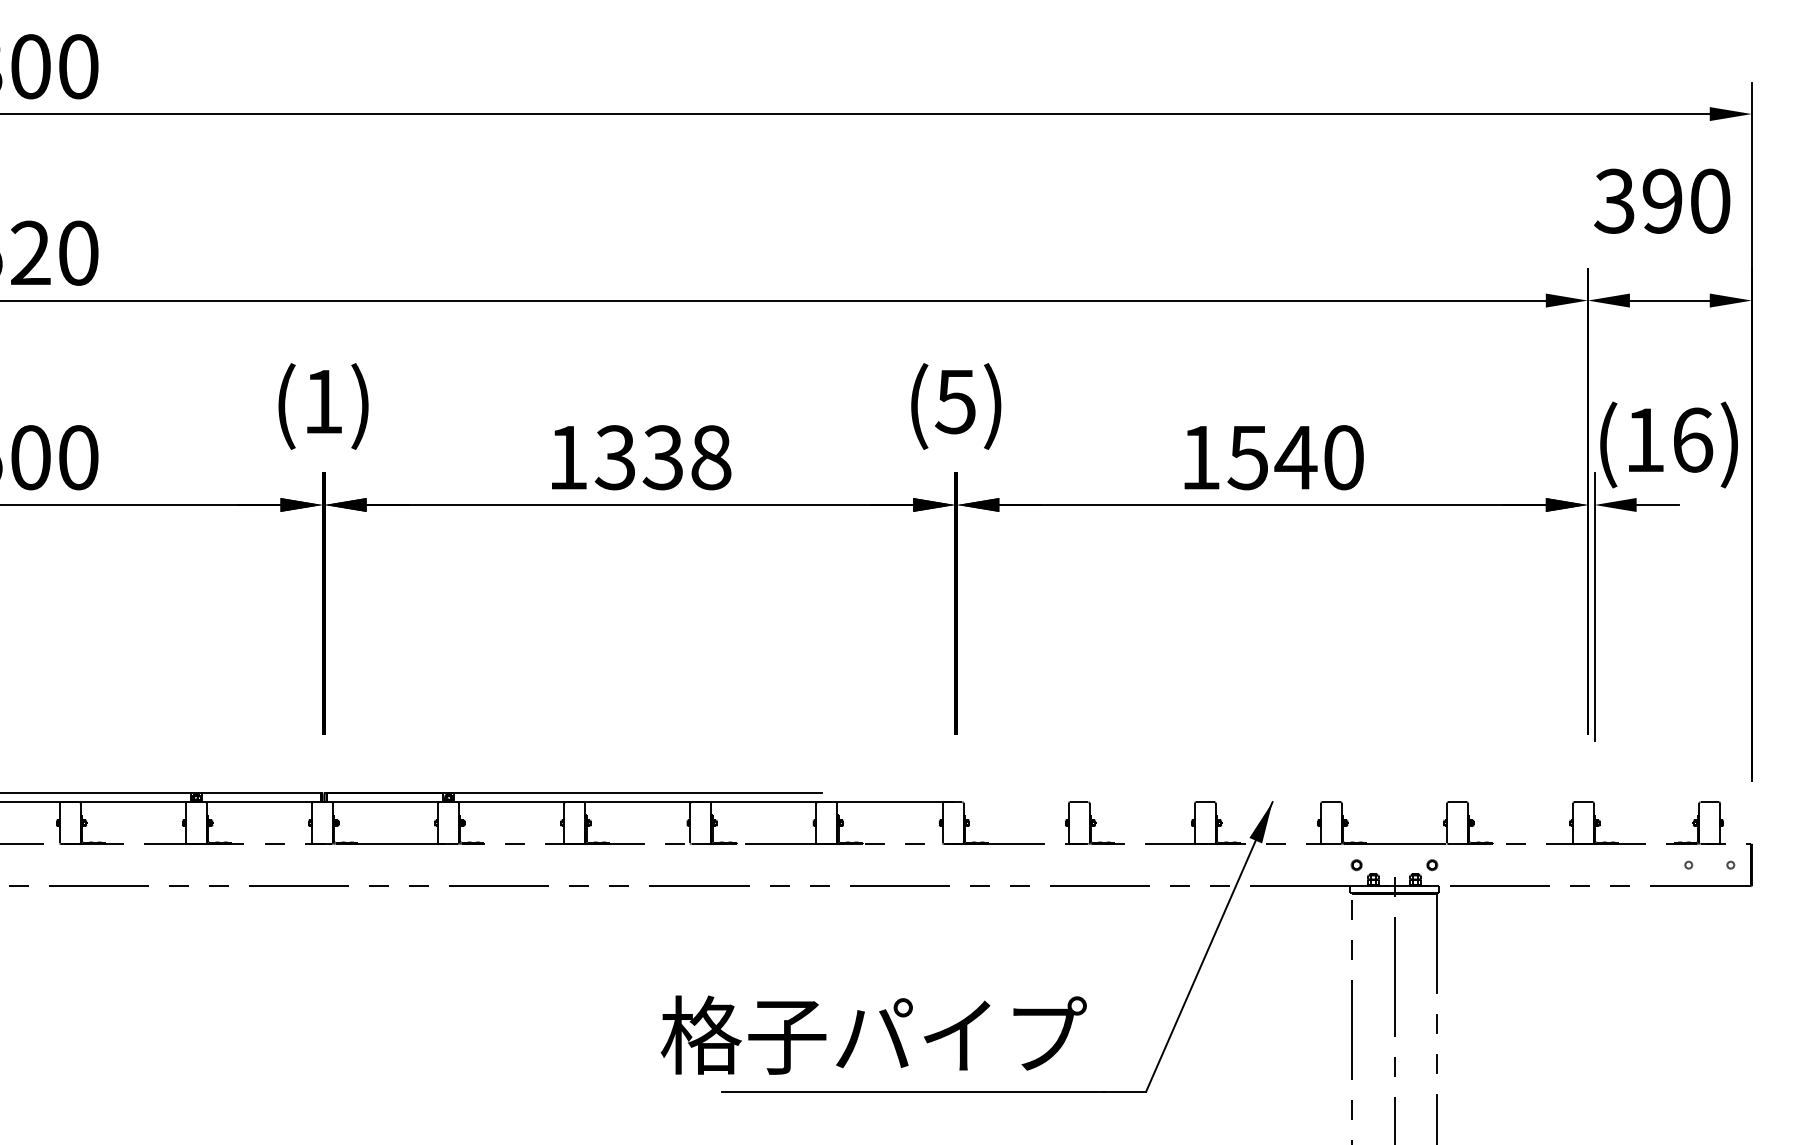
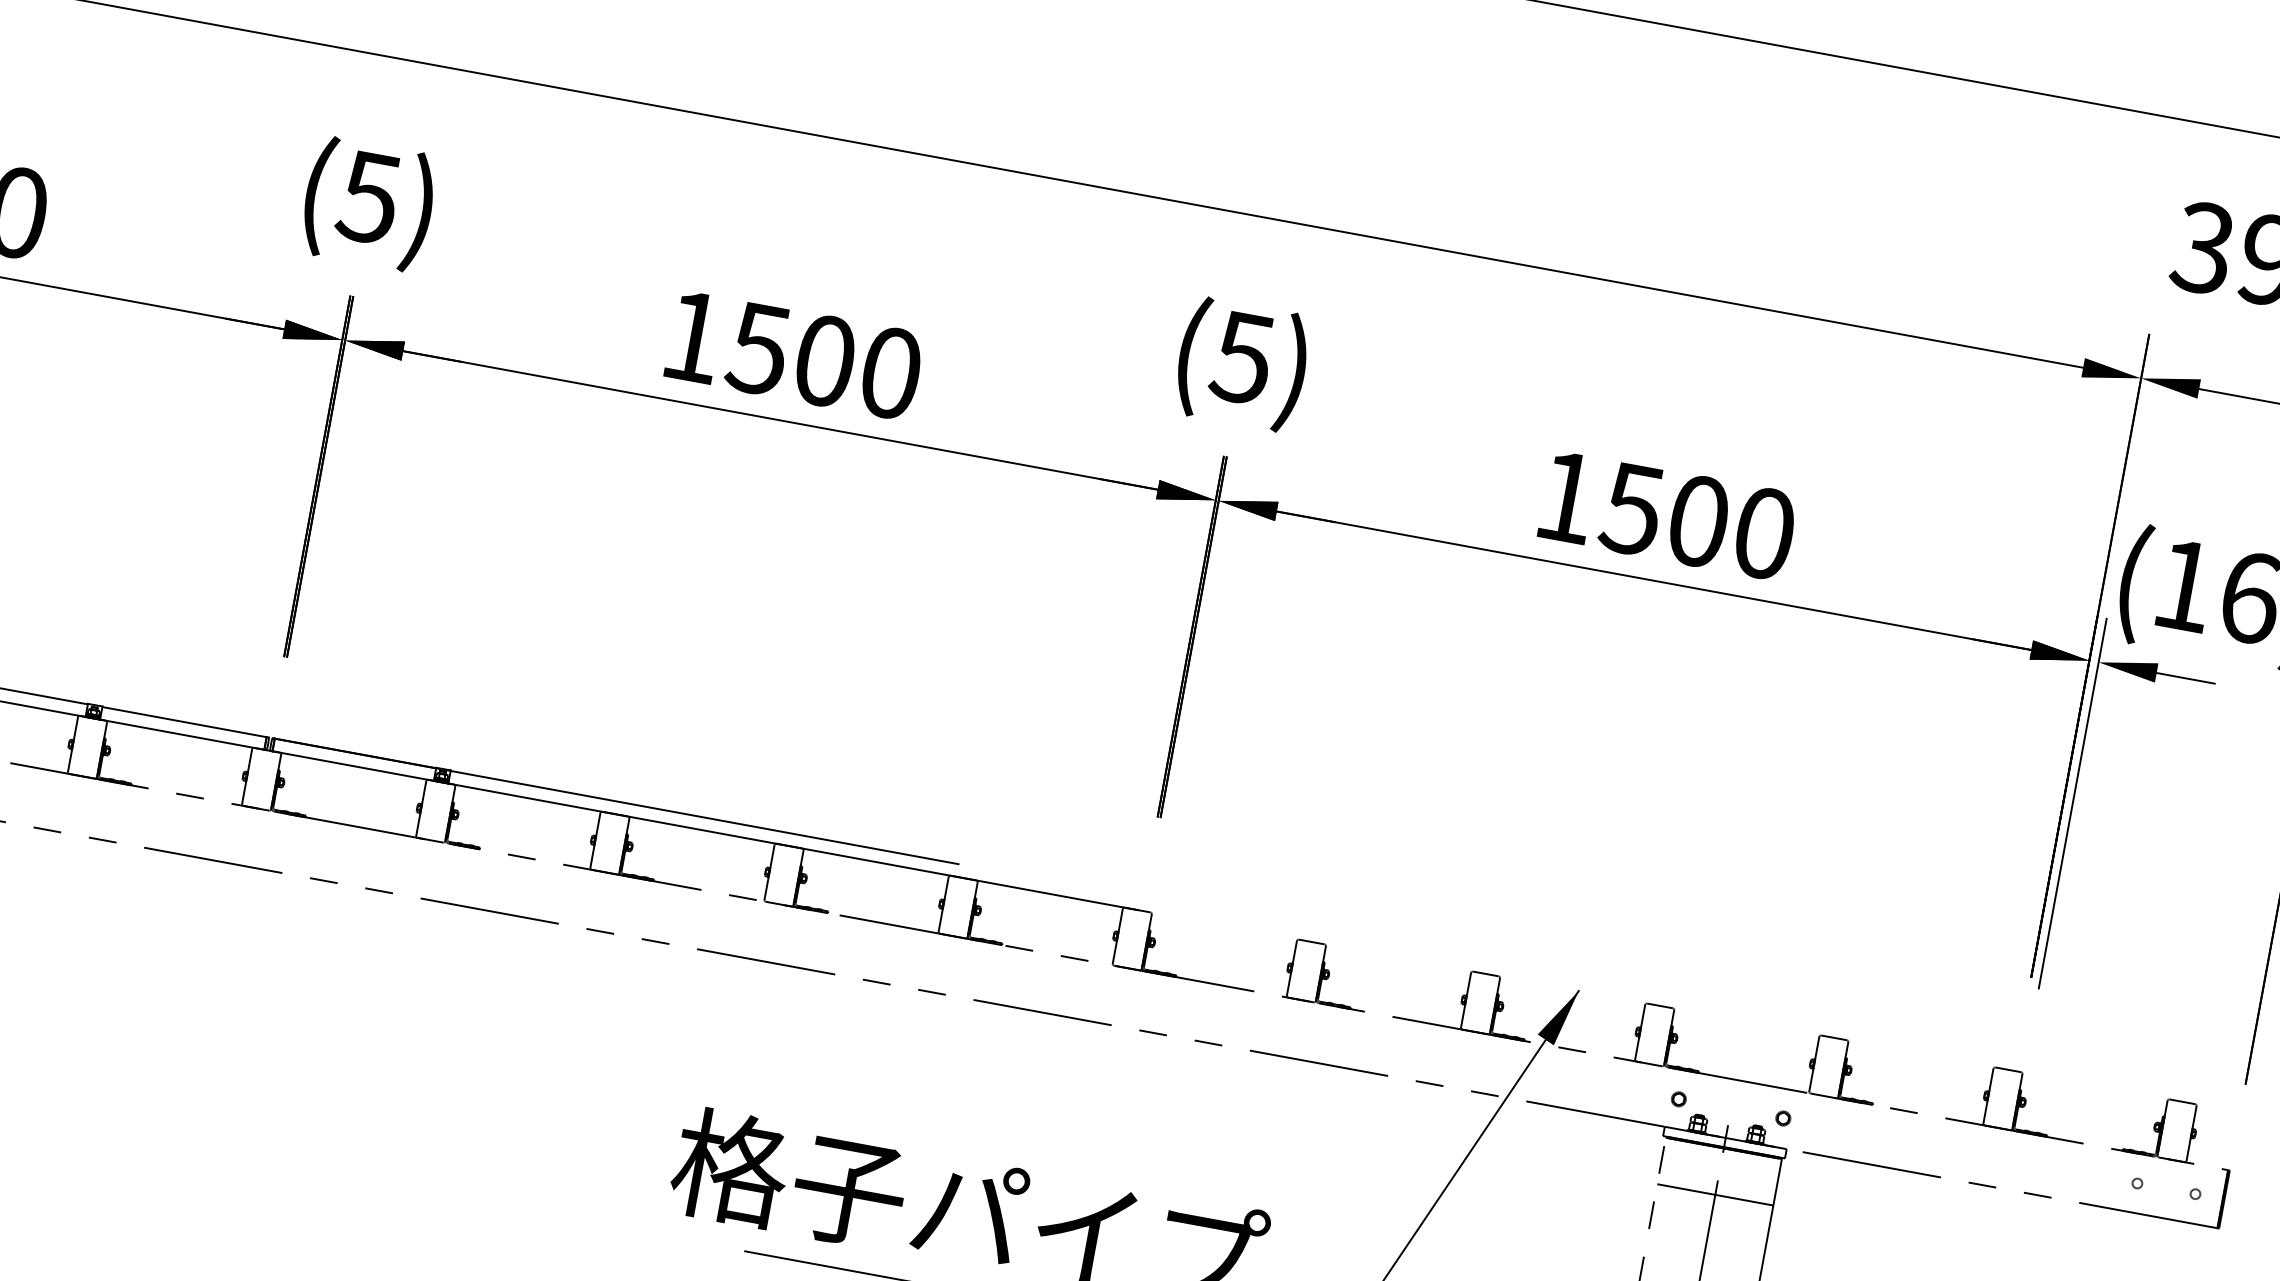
text: (322, 402) -> (368, 198), (1) -> (5)
text: (662, 457) -> (823, 360), 1338 -> 1500
text: (1295, 457) -> (1697, 520), 1540 -> 1500
line: (1394, 927) -> (1715, 1194), added

